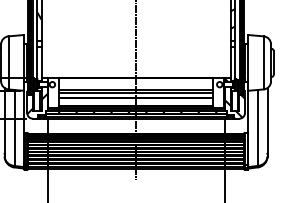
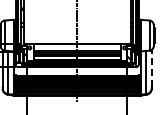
line: (267, 119) -> (151, 67), solid -> dashed

